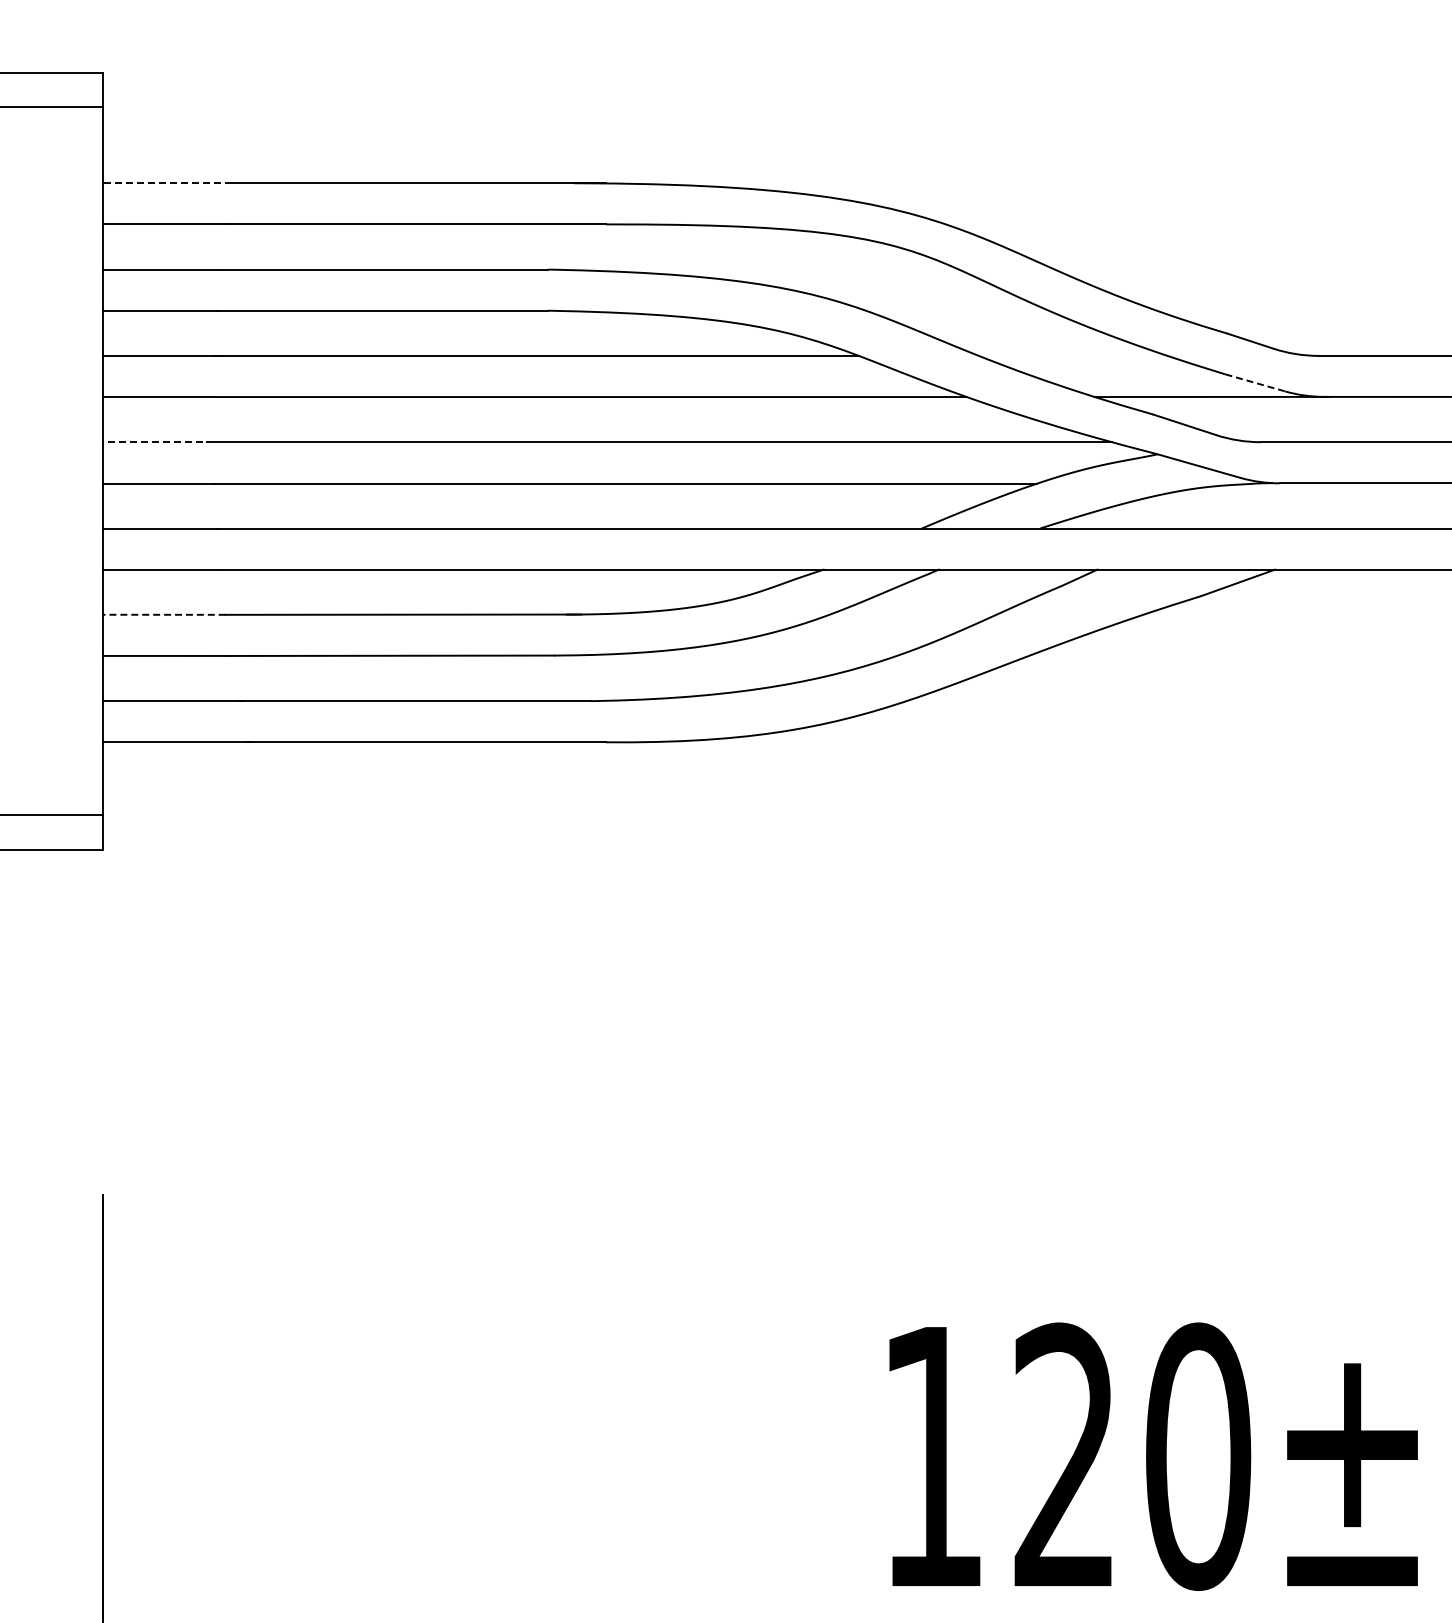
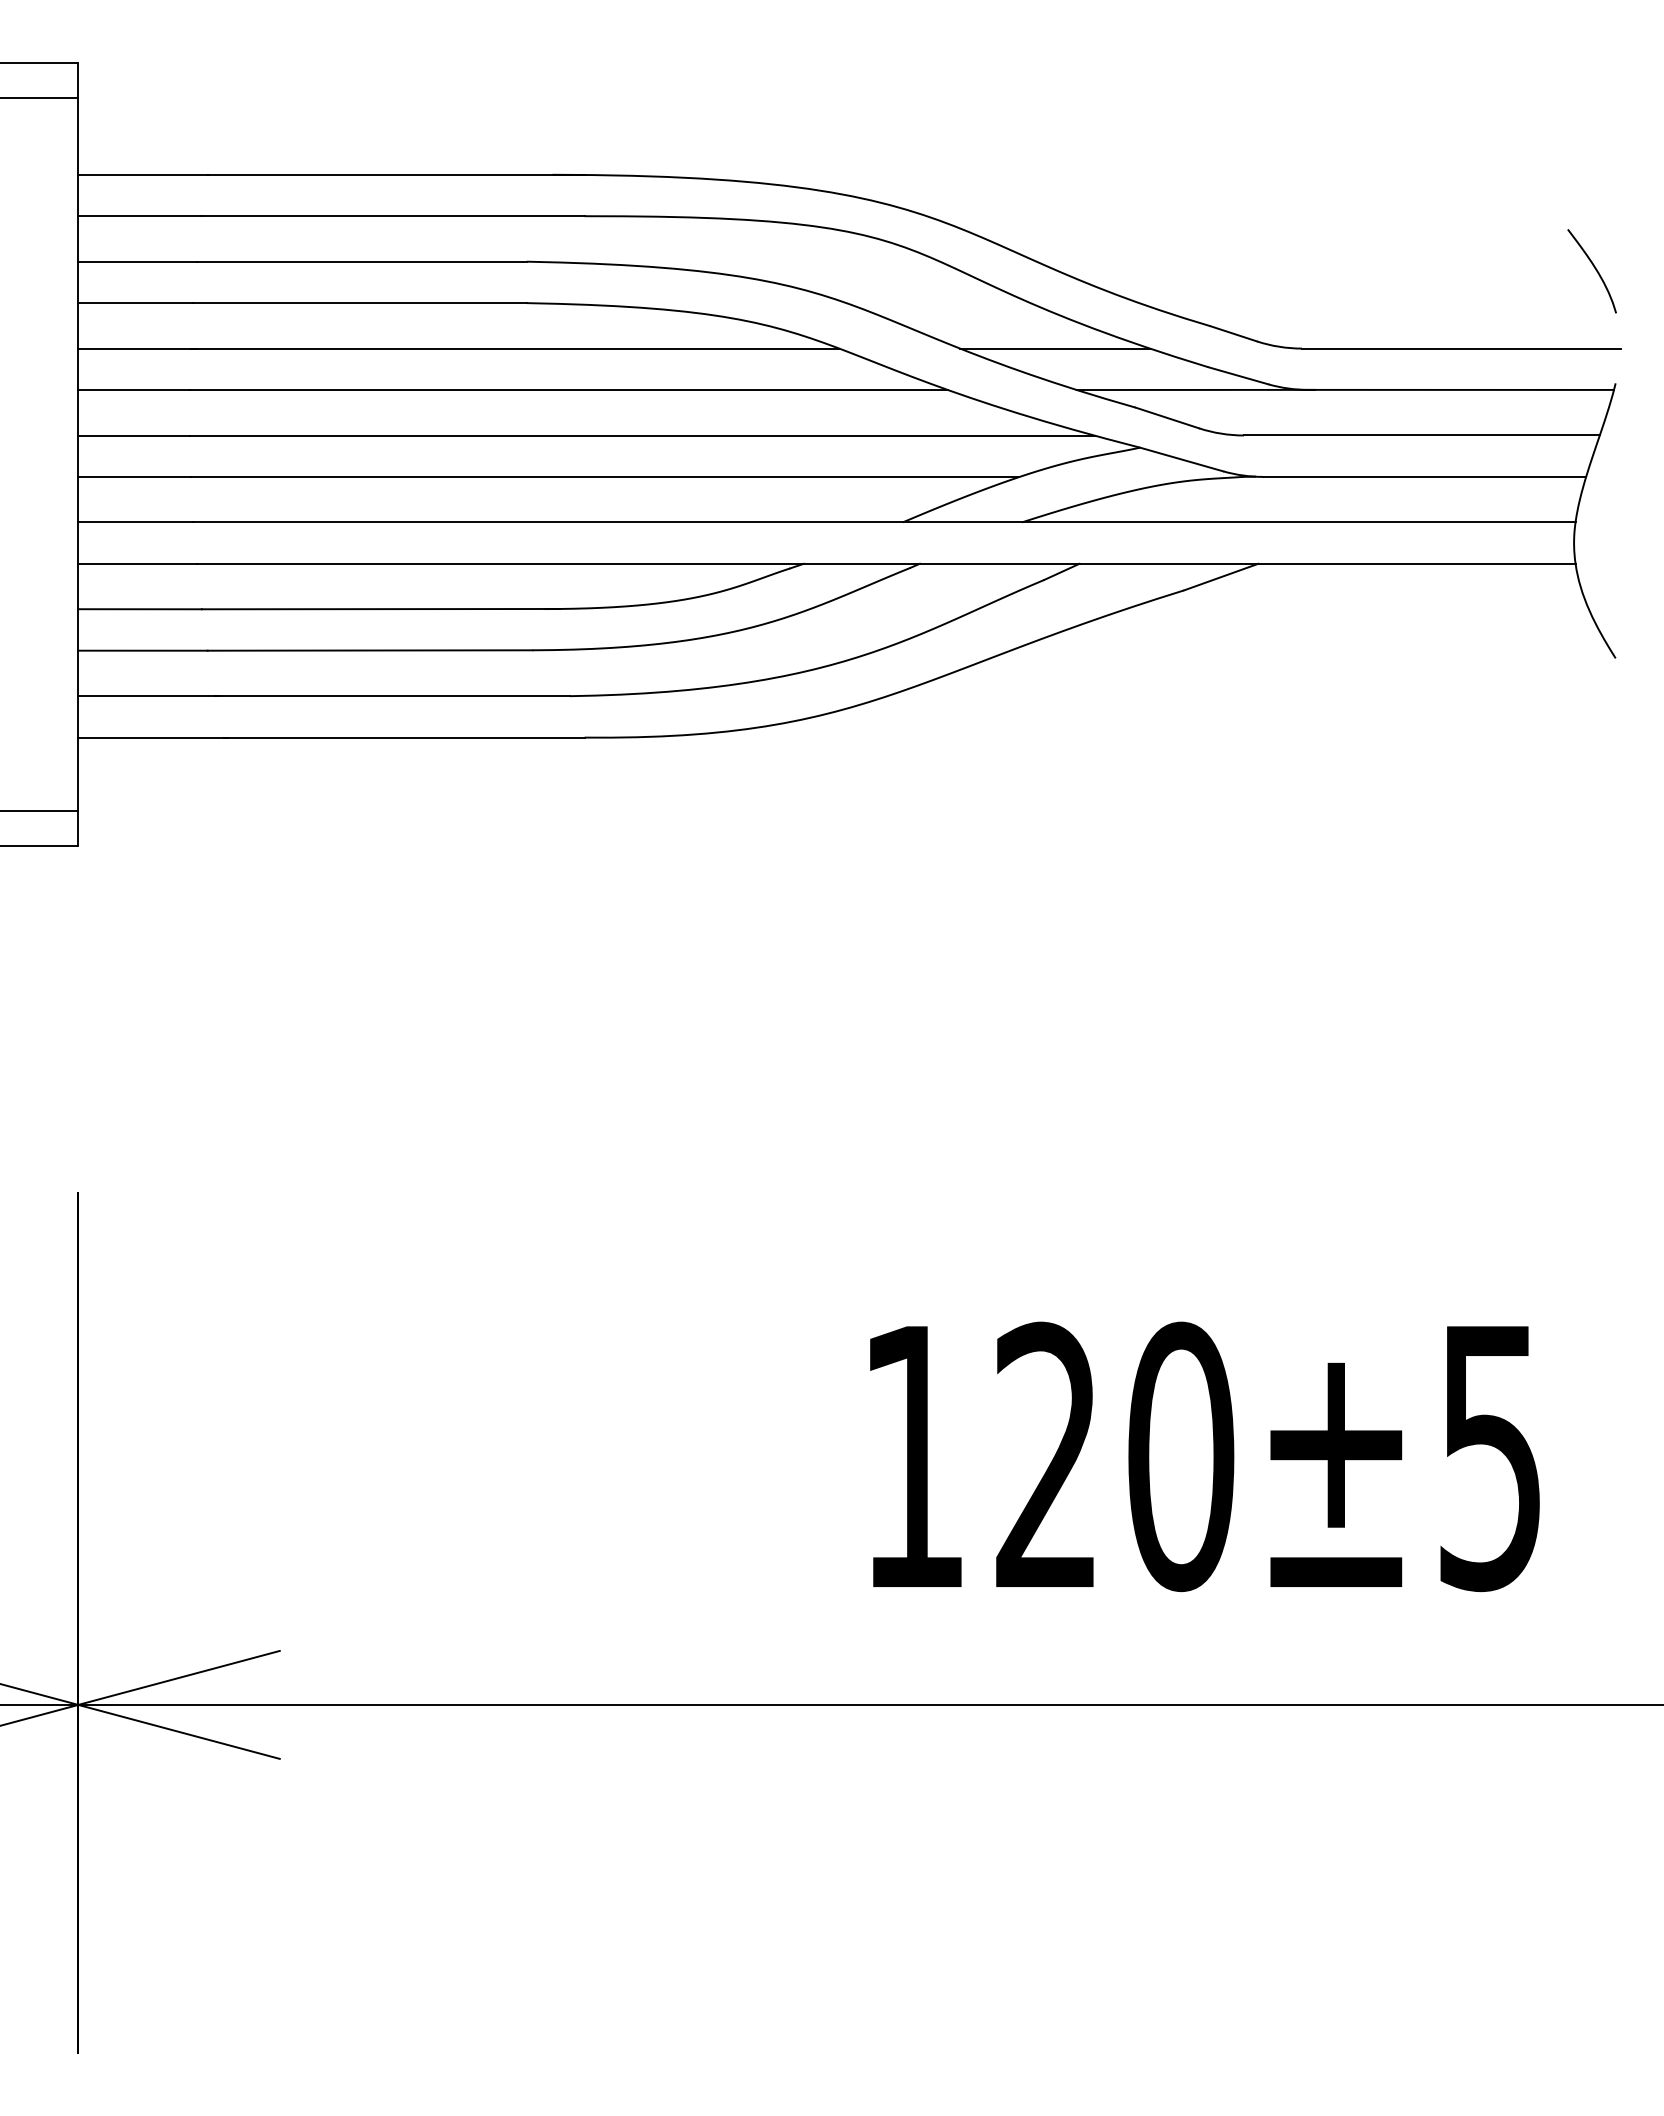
line: (167, 182) -> (143, 174), dashed -> solid
line: (1073, 355) -> (1055, 348), added
line: (1255, 382) -> (1238, 375), dashed -> solid
line: (157, 442) -> (133, 435), dashed -> solid
line: (164, 615) -> (140, 609), dashed -> solid

